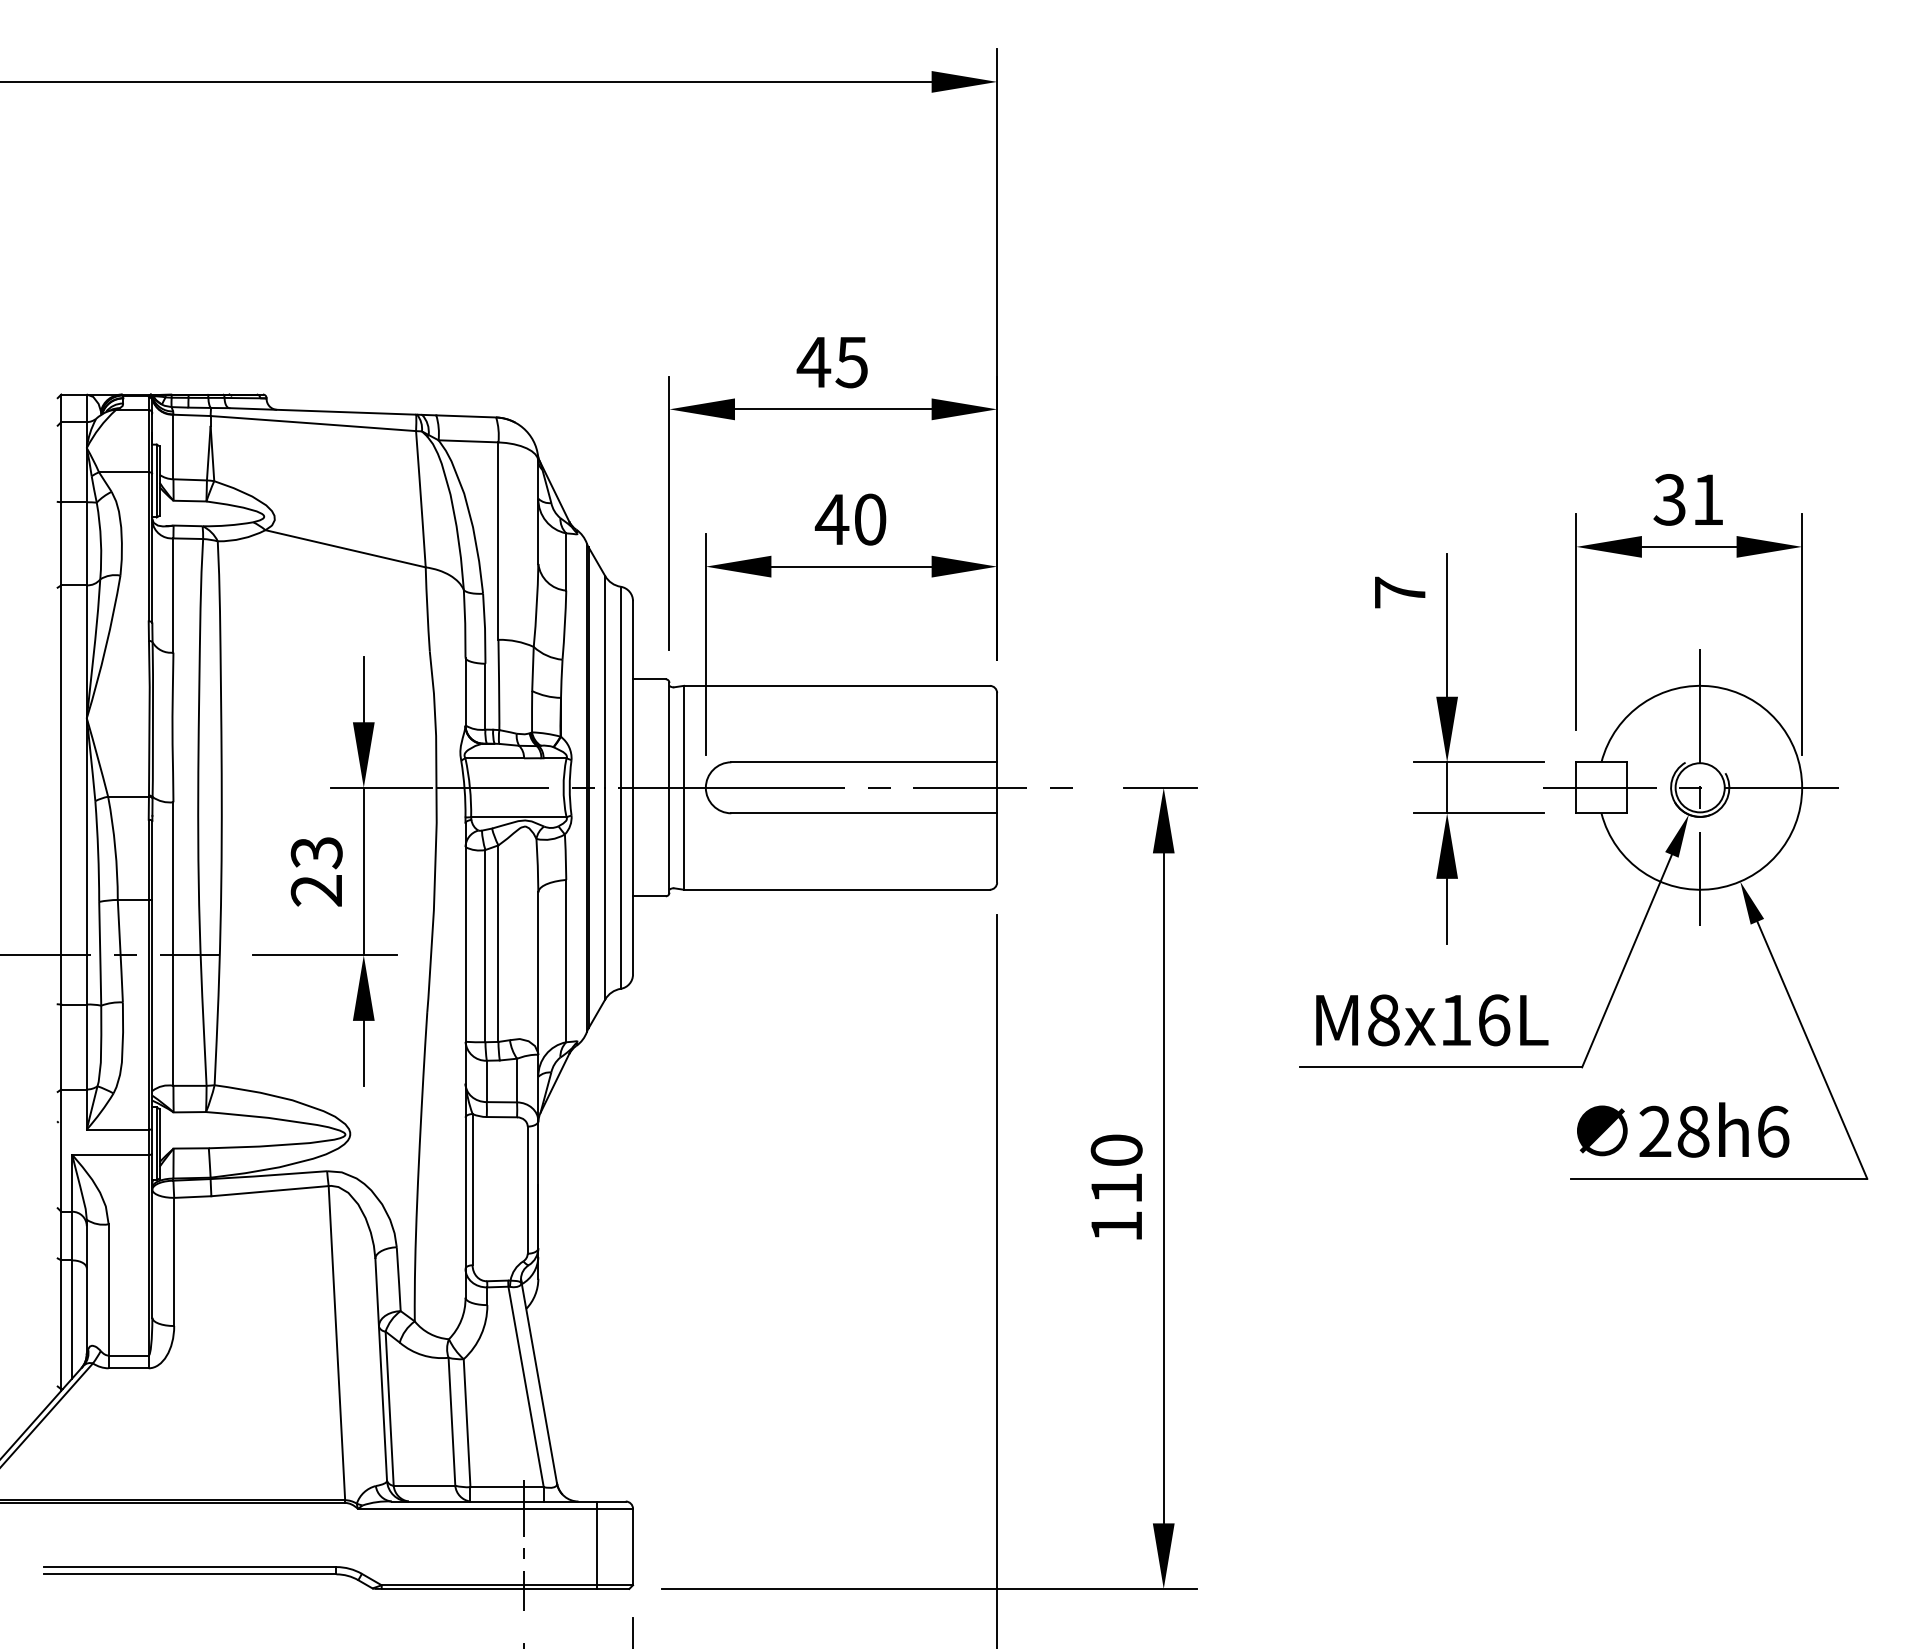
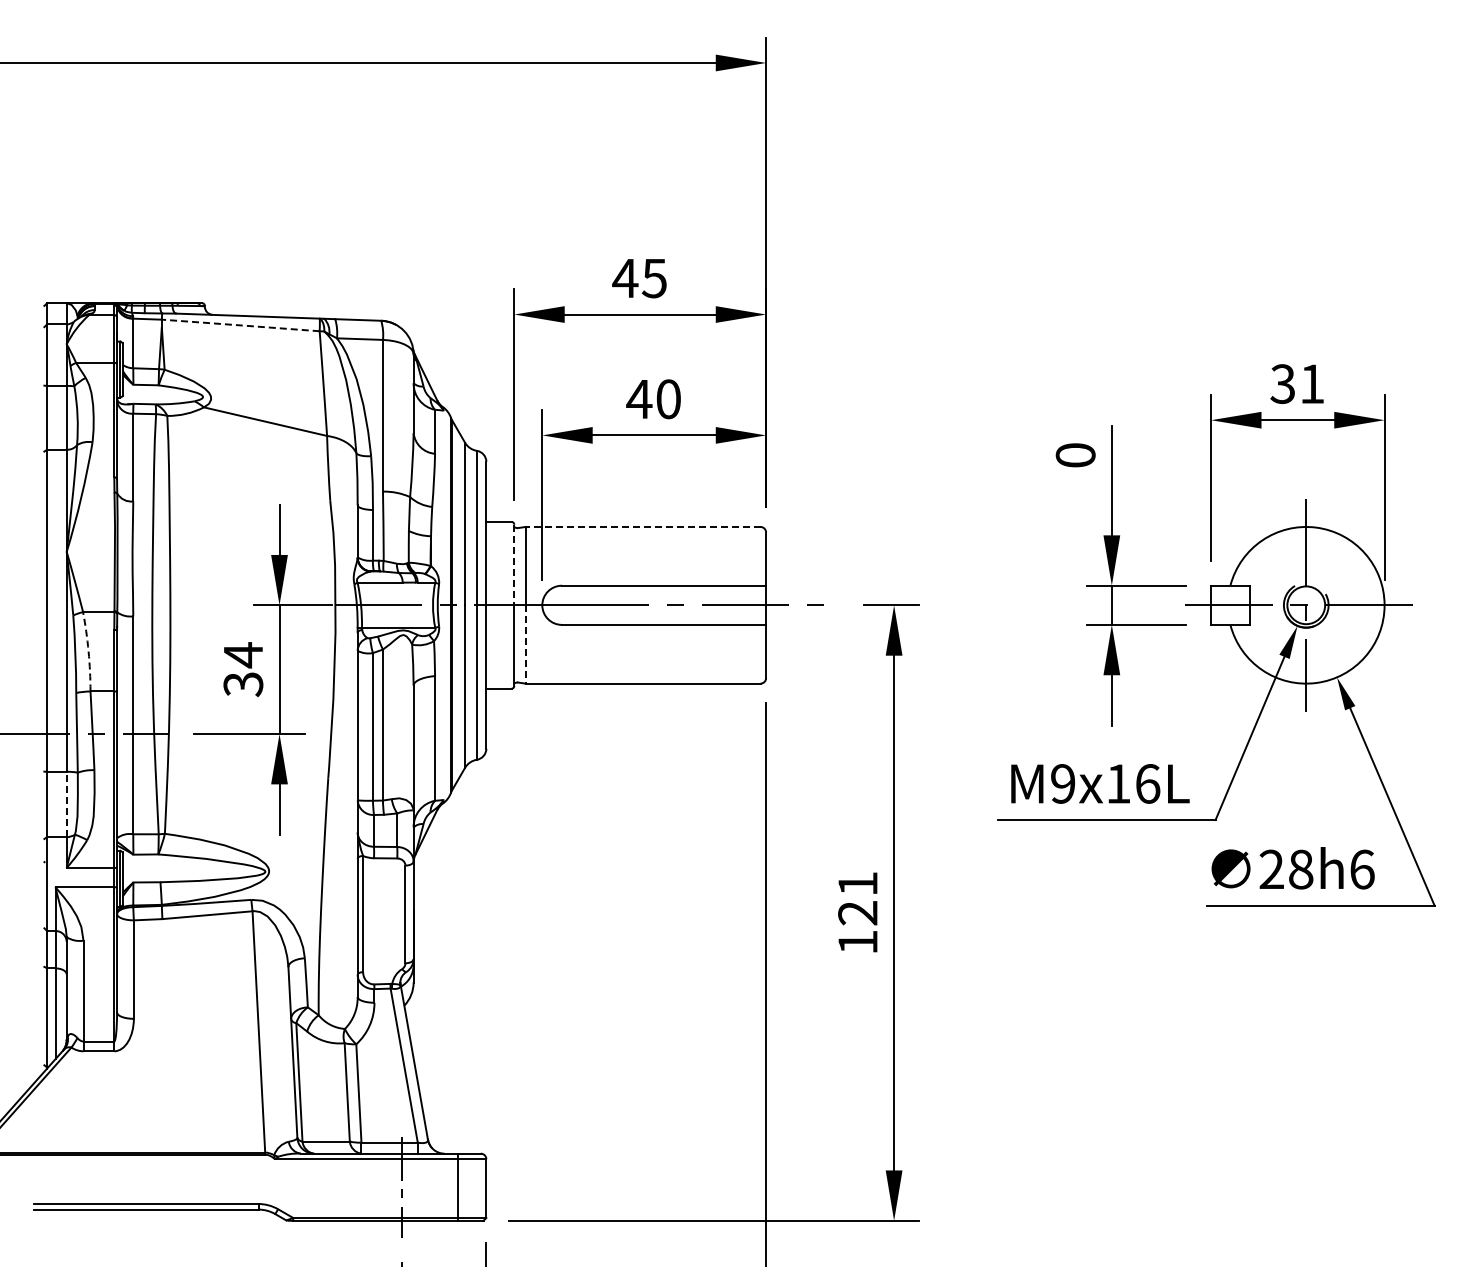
line: (313, 423) -> (240, 325), solid -> dashed
text: (1399, 592) -> (1075, 455), 7 -> 0
line: (837, 685) -> (643, 526), solid -> dashed
line: (669, 735) -> (514, 565), solid -> dashed
line: (683, 838) -> (525, 644), solid -> dashed
arc: (115, 847) -> (88, 651), solid -> dashed
text: (316, 871) -> (243, 669), 23 -> 34
text: (1384, 1019) -> (1063, 783), M8x16L -> M9x16L
line: (86, 1047) -> (66, 804), solid -> dashed
text: (1116, 1169) -> (857, 898), 110 -> 121

